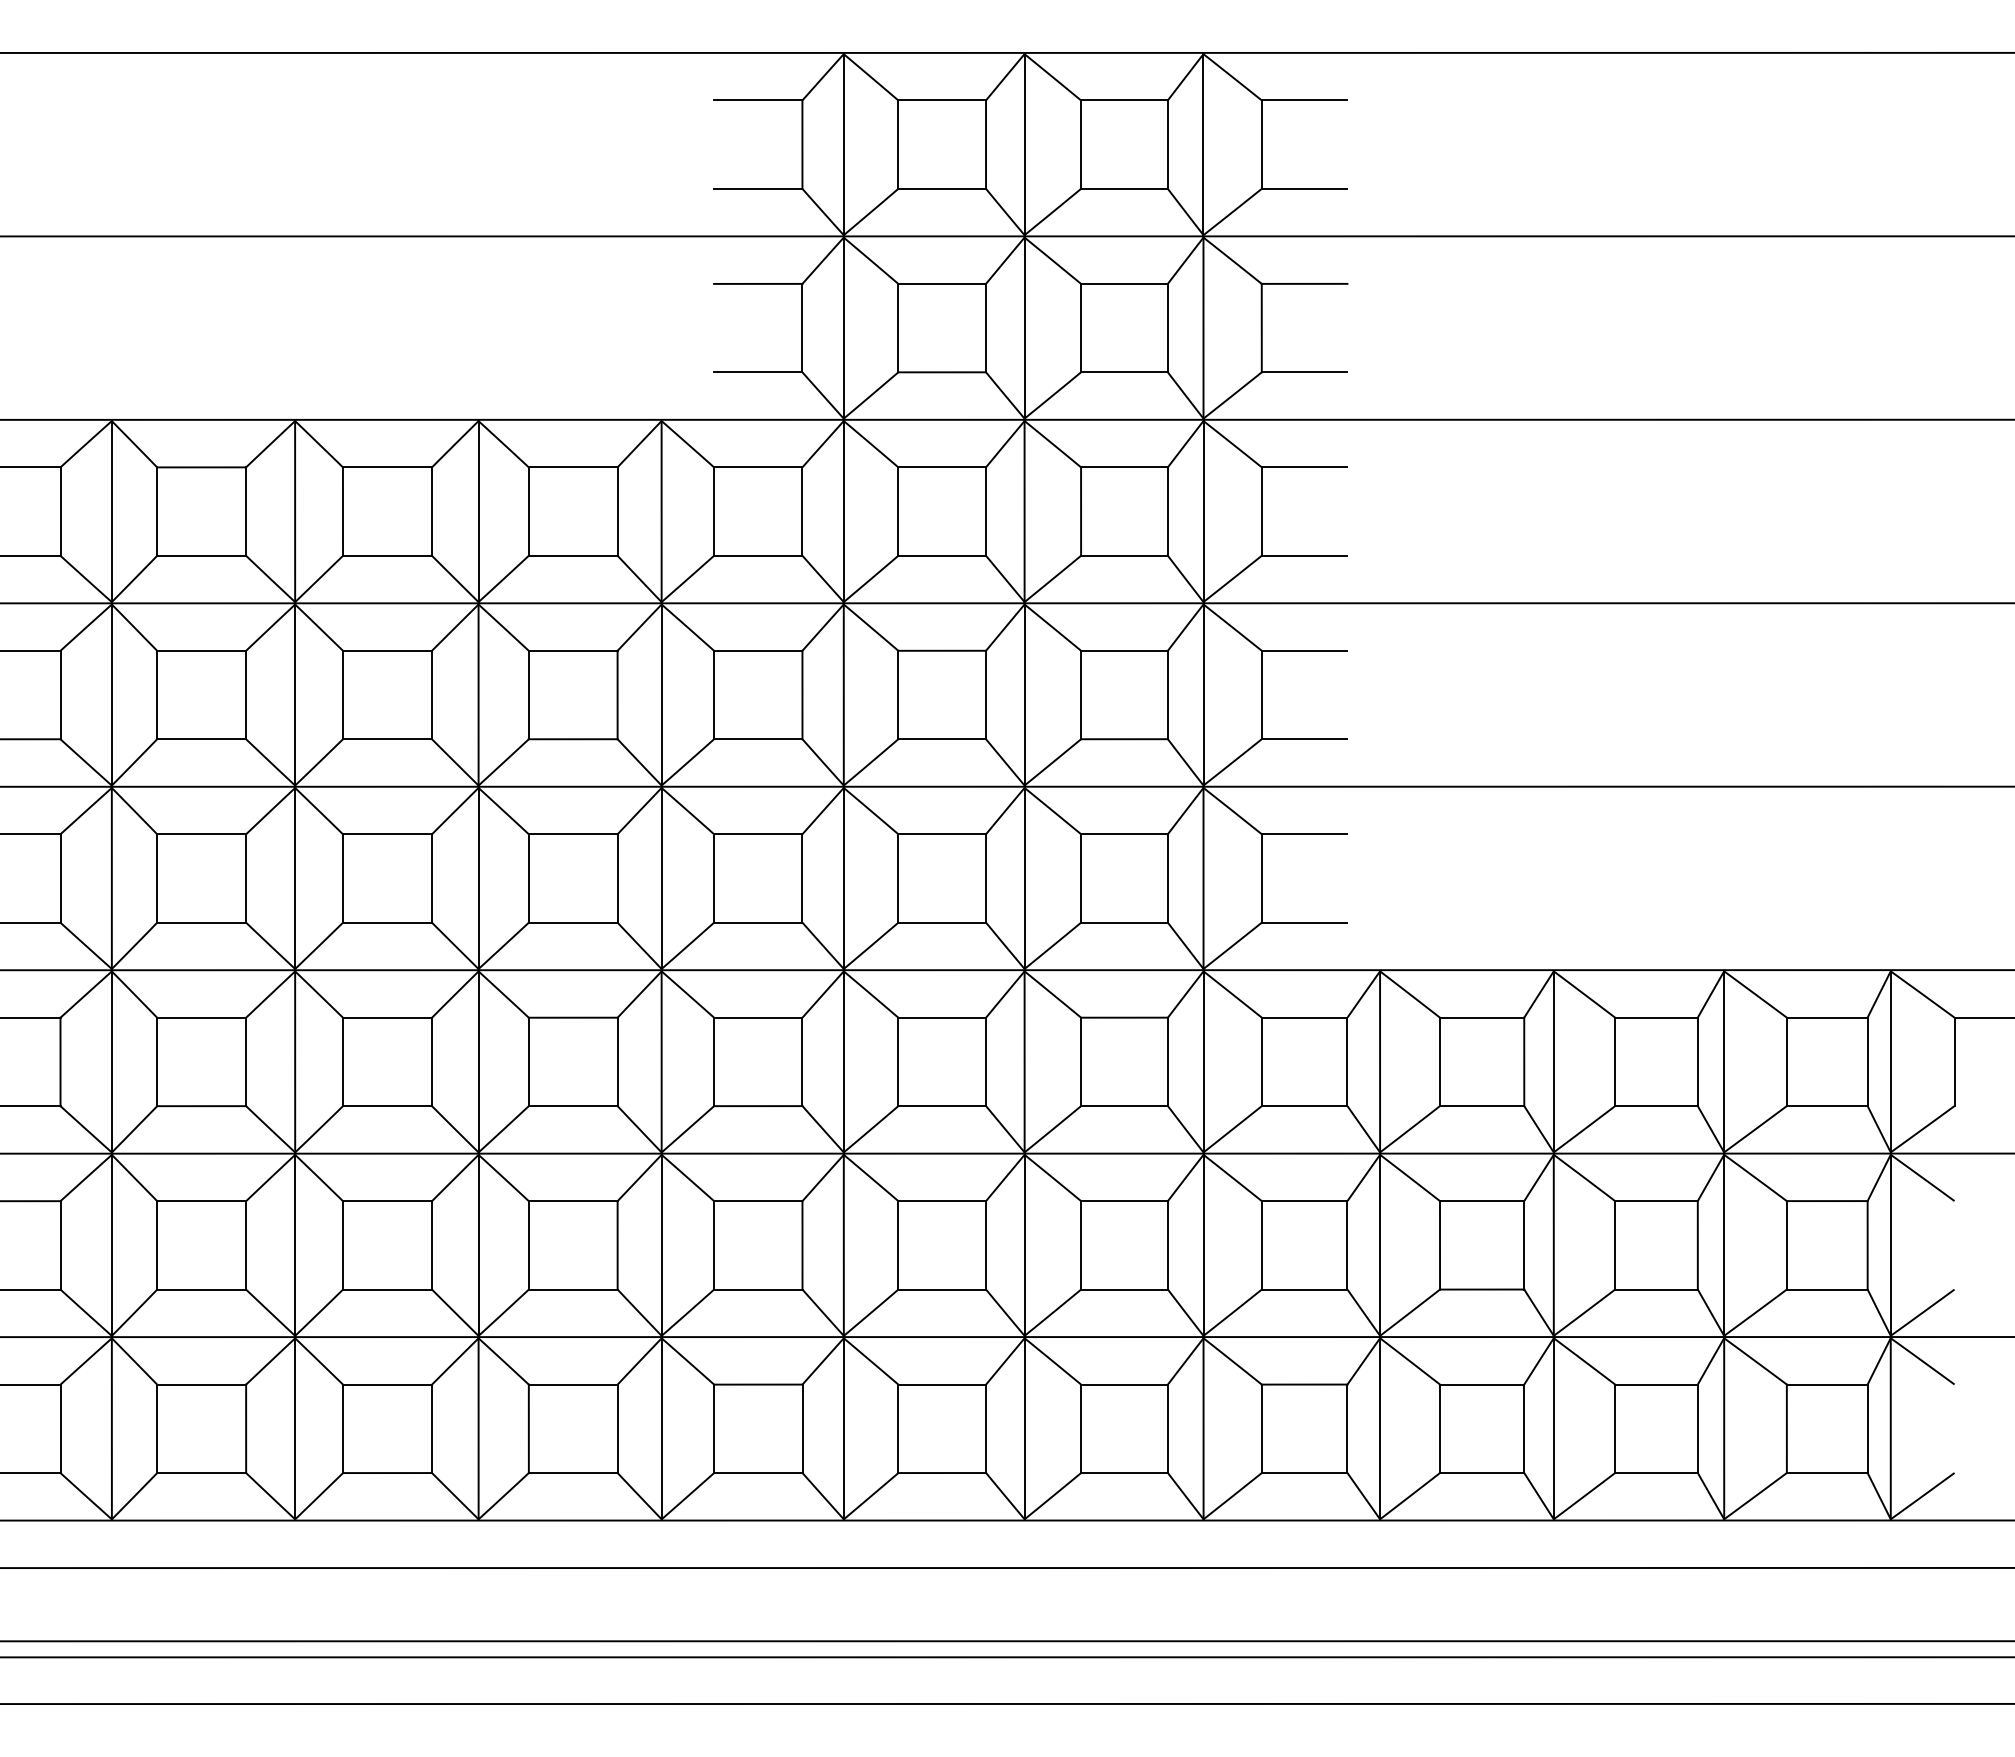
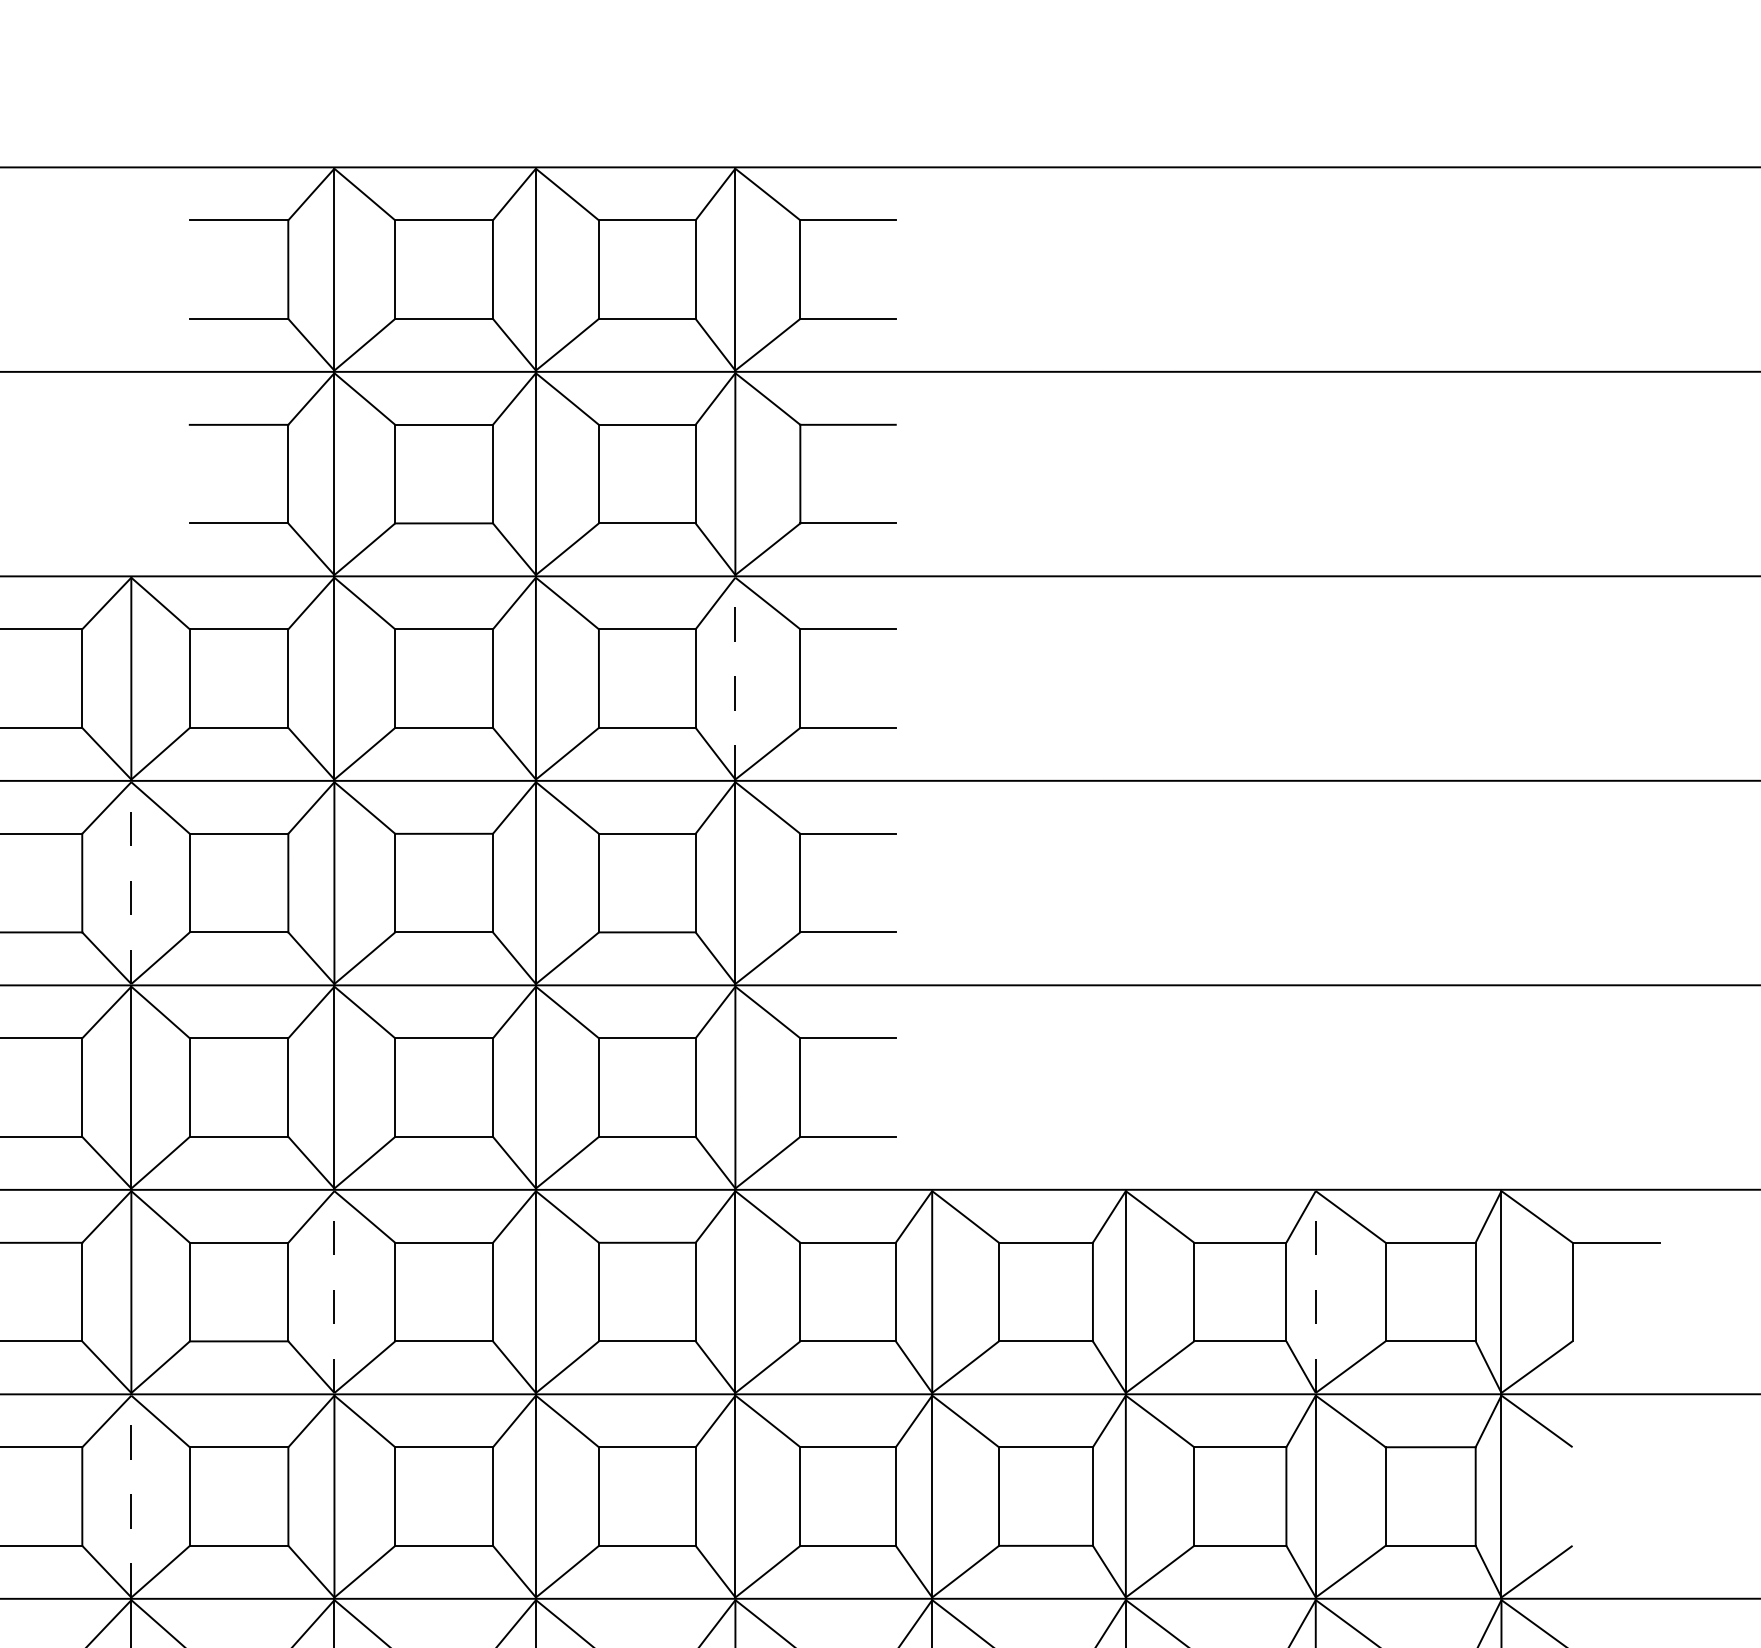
line: (1203, 511) -> (735, 678), solid -> dashed
line: (661, 695) -> (131, 883), solid -> dashed
line: (843, 1061) -> (334, 1291), solid -> dashed
line: (1724, 1061) -> (1316, 1291), solid -> dashed
line: (661, 1245) -> (131, 1496), solid -> dashed

